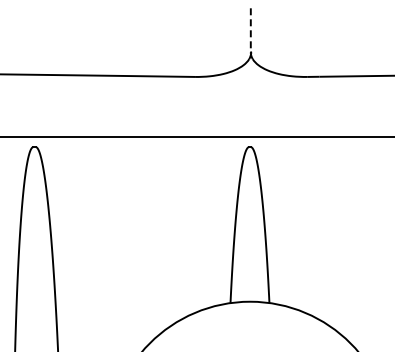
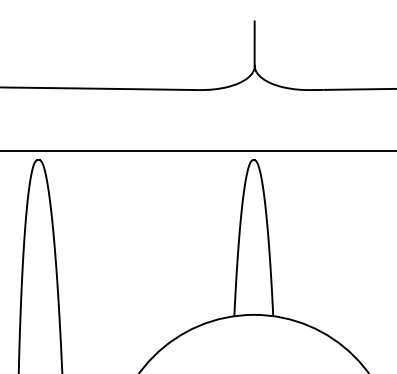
line: (250, 30) -> (254, 43), dashed -> solid

